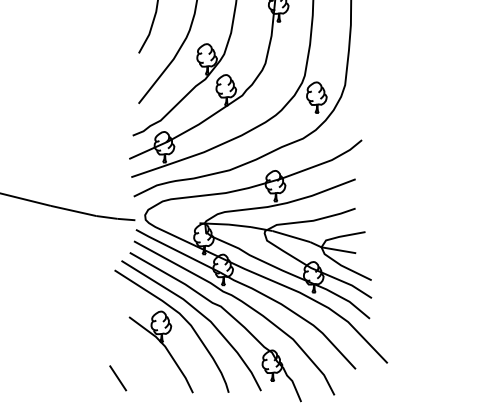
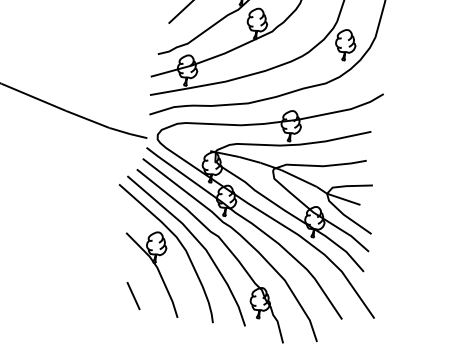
line: (118, 378) -> (133, 296), moved

